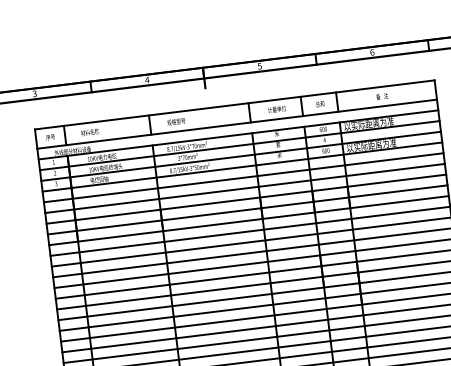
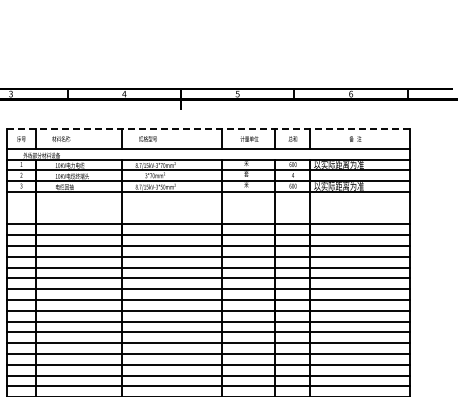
line: (235, 104) -> (208, 129), solid -> dashed
line: (243, 177) -> (207, 202), removed
line: (244, 188) -> (207, 213), removed

